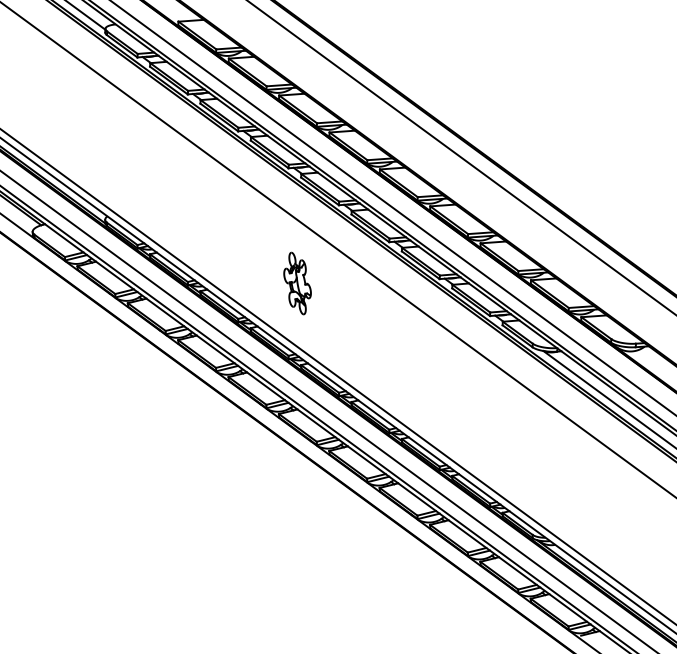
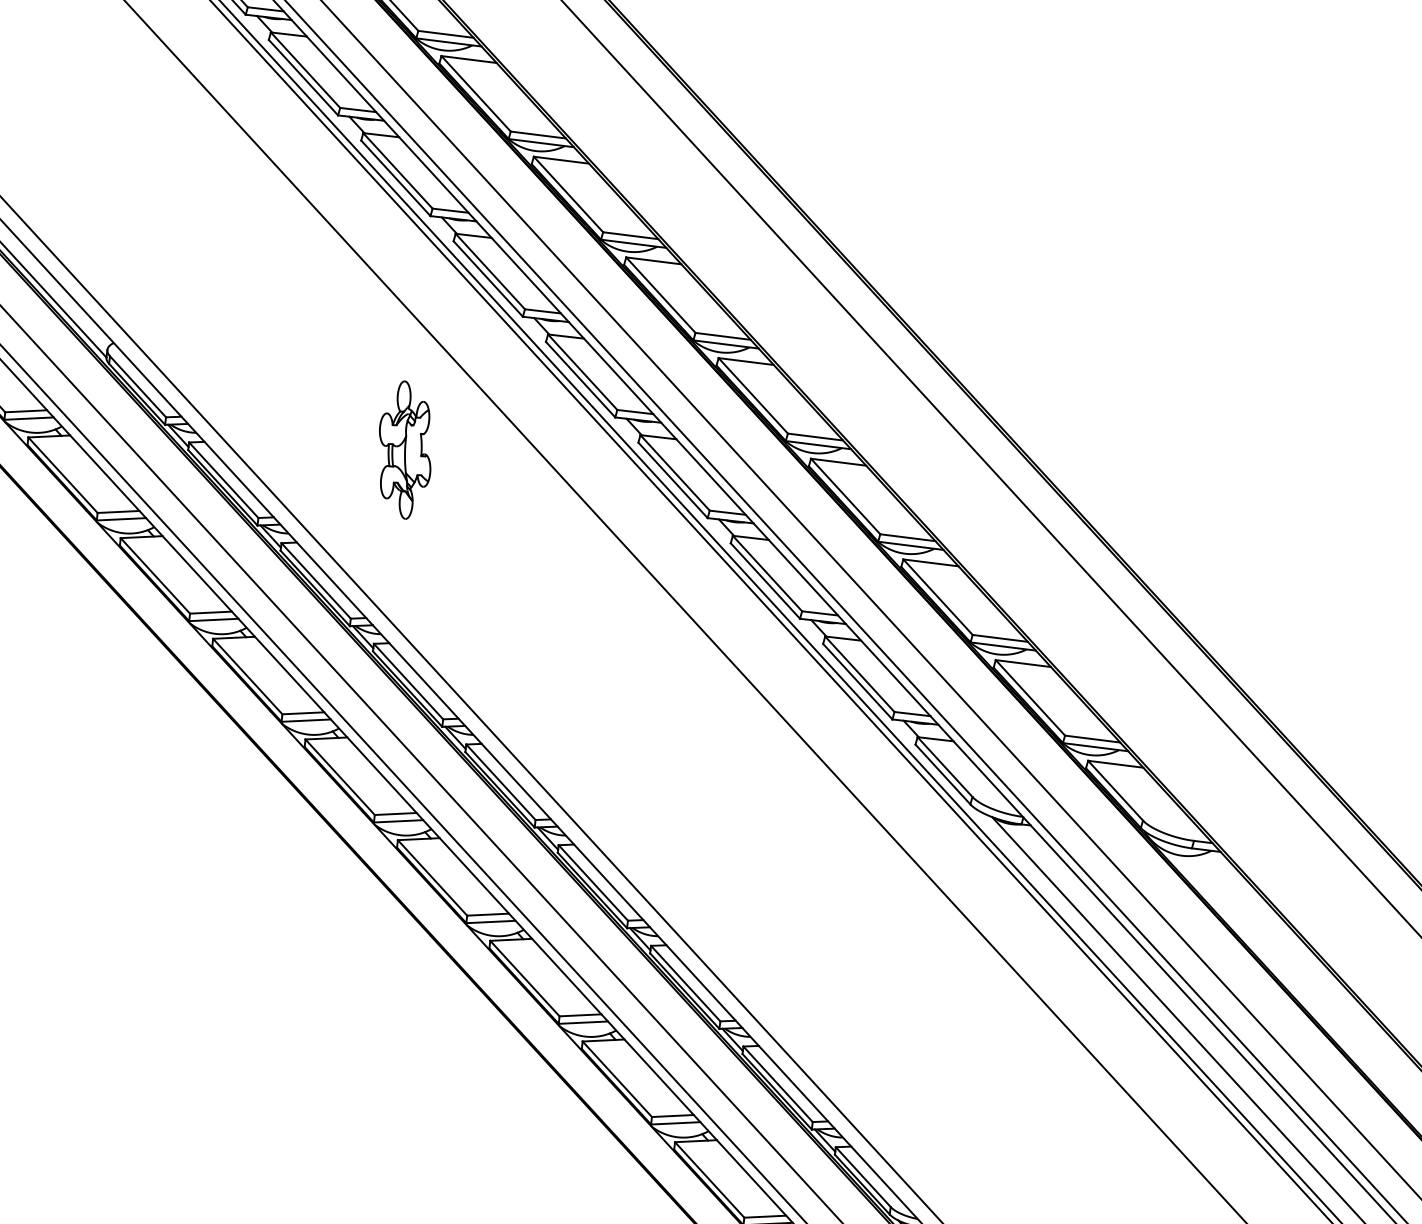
part: (297, 283) -> (404, 449), moved

